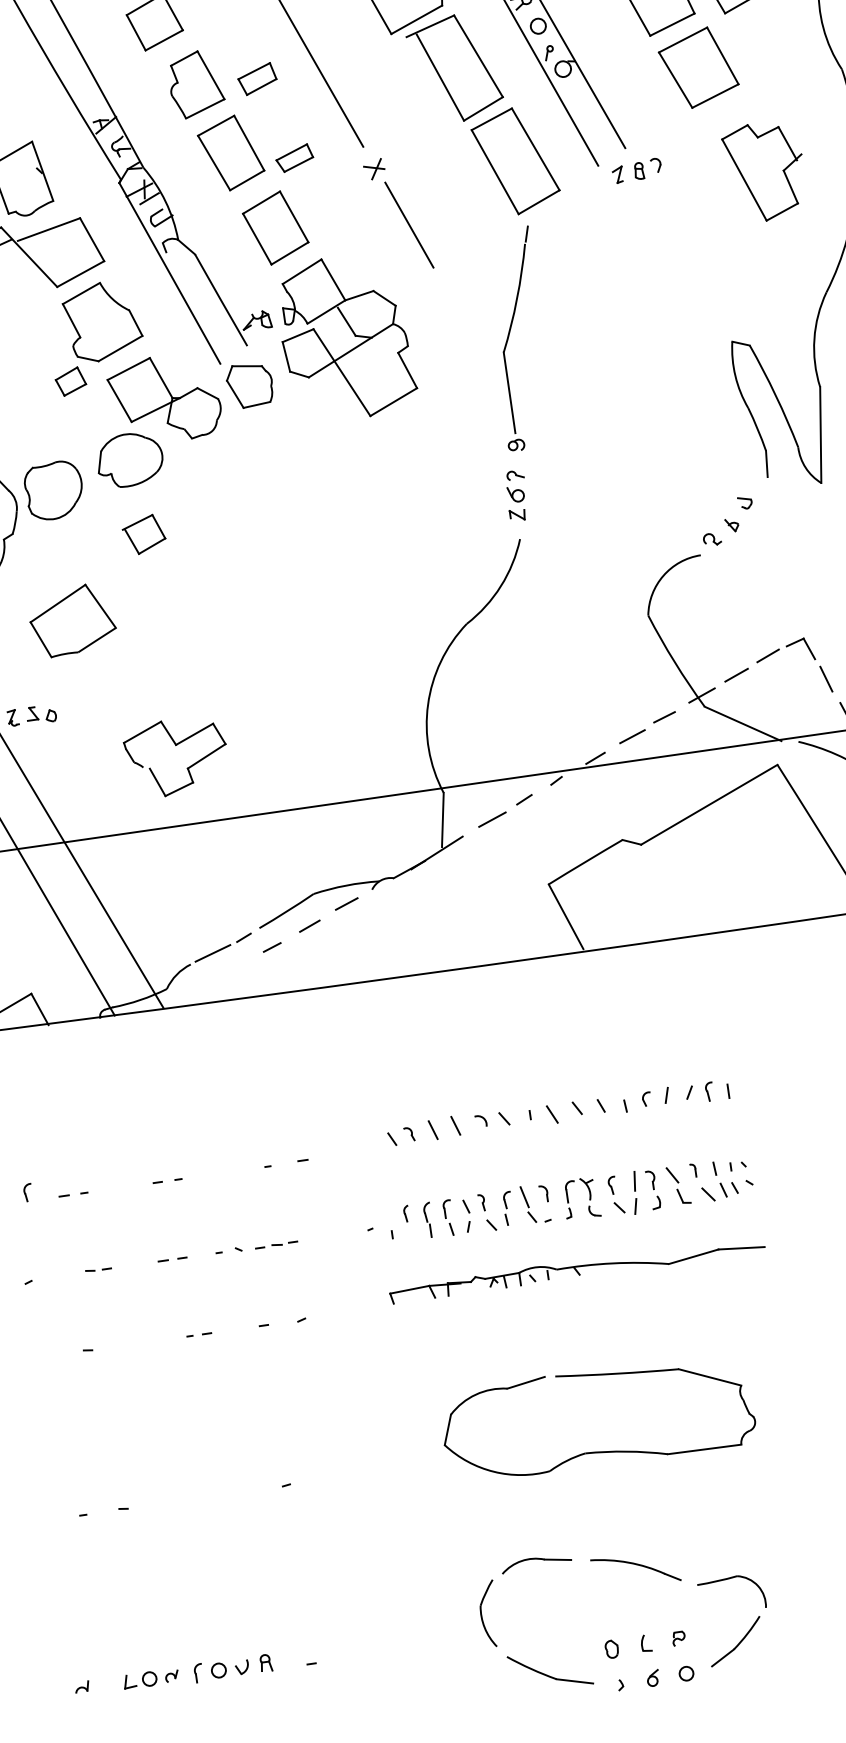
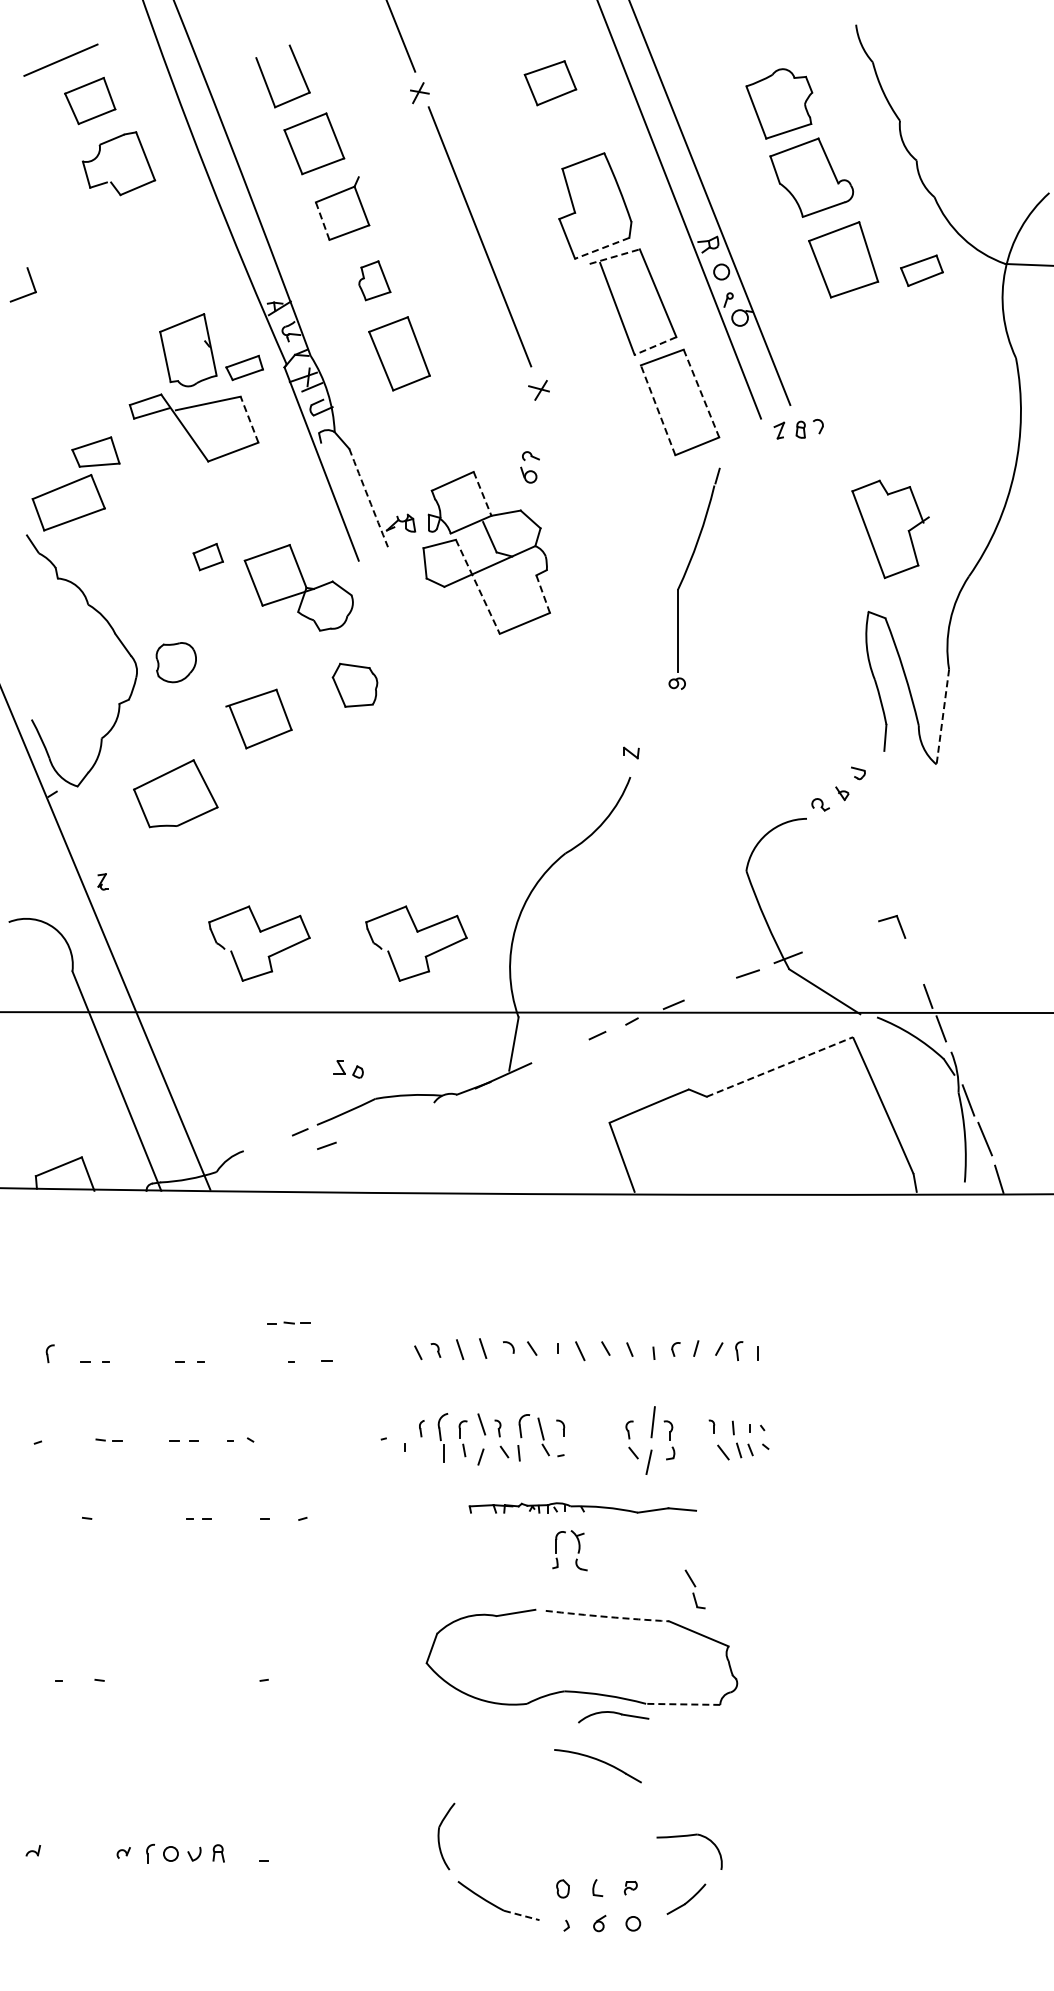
line: (416, 20) -> (601, 248), solid -> dashed
line: (431, 26) -> (615, 256), solid -> dashed
line: (136, 33) -> (322, 221), solid -> dashed
part: (698, 67) -> (874, 335), removed
part: (256, 79) -> (435, 284), removed
part: (195, 84) -> (374, 280), size x0.6
line: (483, 109) -> (655, 346), solid -> dashed
line: (535, 150) -> (701, 394), solid -> dashed
part: (294, 157) -> (244, 367), moved
line: (494, 171) -> (657, 409), solid -> dashed
part: (765, 171) -> (890, 529), moved
line: (409, 225) -> (565, 450), removed
part: (275, 227) -> (432, 433), removed
line: (92, 239) -> (249, 419), solid -> dashed
line: (333, 279) -> (482, 493), solid -> dashed
arc: (221, 300) -> (368, 498), solid -> dashed
part: (102, 320) -> (248, 501), removed
part: (509, 334) -> (686, 573), moved
line: (408, 370) -> (543, 594), solid -> dashed
line: (341, 372) -> (477, 586), solid -> dashed
part: (249, 384) -> (354, 684), moved
line: (820, 434) -> (942, 716), solid -> dashed
part: (129, 459) -> (255, 642), removed
part: (515, 486) -> (529, 467), moved
part: (54, 490) -> (176, 662), size x0.7
part: (143, 534) -> (258, 718), size x1.6
line: (767, 655) -> (858, 927), removed
line: (736, 675) -> (825, 942), removed
line: (826, 679) -> (913, 959), removed
part: (41, 714) -> (348, 1069), moved
part: (330, 723) -> (416, 932), added
line: (632, 736) -> (713, 988), removed
line: (709, 805) -> (779, 1067), solid -> dashed
line: (491, 819) -> (562, 1050), removed
line: (346, 904) -> (406, 1113), removed
line: (309, 926) -> (366, 1130), removed
line: (213, 953) -> (267, 1143), removed
part: (677, 1185) -> (694, 1589), moved
part: (634, 1192) -> (650, 1440), size x1.6
part: (589, 1199) -> (577, 1552), moved
part: (507, 1208) -> (522, 1437), size x1.4
part: (468, 1215) -> (482, 1439), size x1.6
part: (428, 1219) -> (442, 1437), size x1.4
part: (276, 1244) -> (288, 1322), moved
part: (576, 1268) -> (582, 1507), size x0.6
arc: (617, 1373) -> (607, 1616), solid -> dashed
line: (703, 1449) -> (682, 1704), solid -> dashed
part: (536, 1563) -> (613, 1717), moved
part: (635, 1570) -> (597, 1766), moved
part: (735, 1642) -> (686, 1899), size x0.7
part: (140, 1680) -> (91, 1852), removed
line: (575, 1681) -> (522, 1915), solid -> dashed

